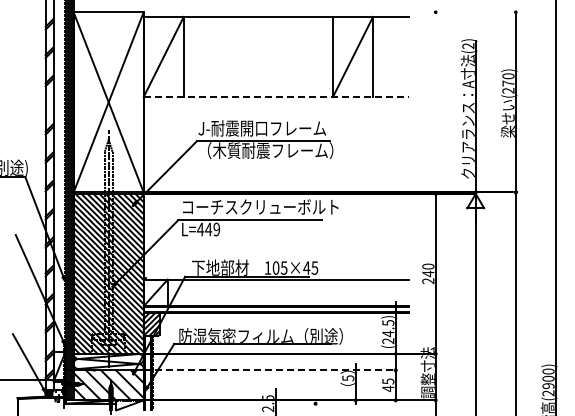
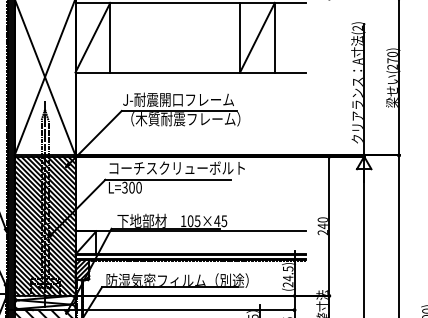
line: (276, 97) -> (190, 72), dashed -> solid
text: (208, 229) -> (131, 187), L=449 -> L=300
line: (270, 370) -> (185, 310), dashed -> solid

